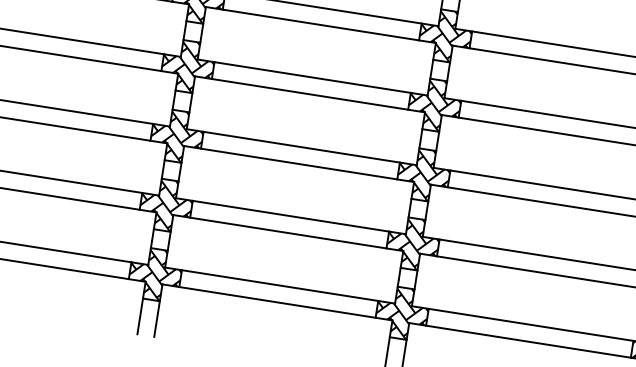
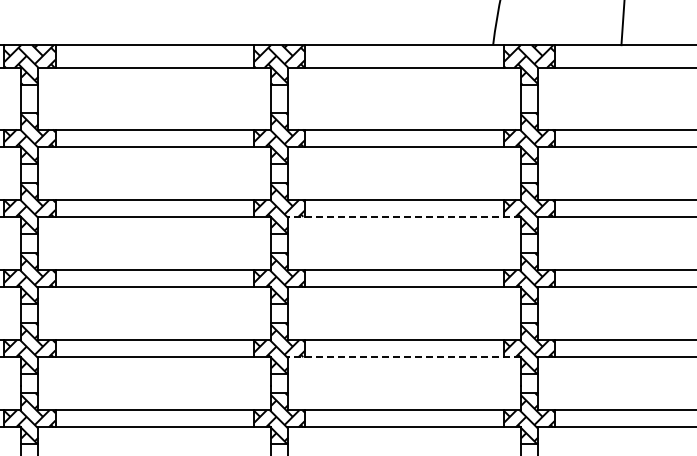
line: (309, 94) -> (404, 216), solid -> dashed
line: (288, 233) -> (404, 357), solid -> dashed

